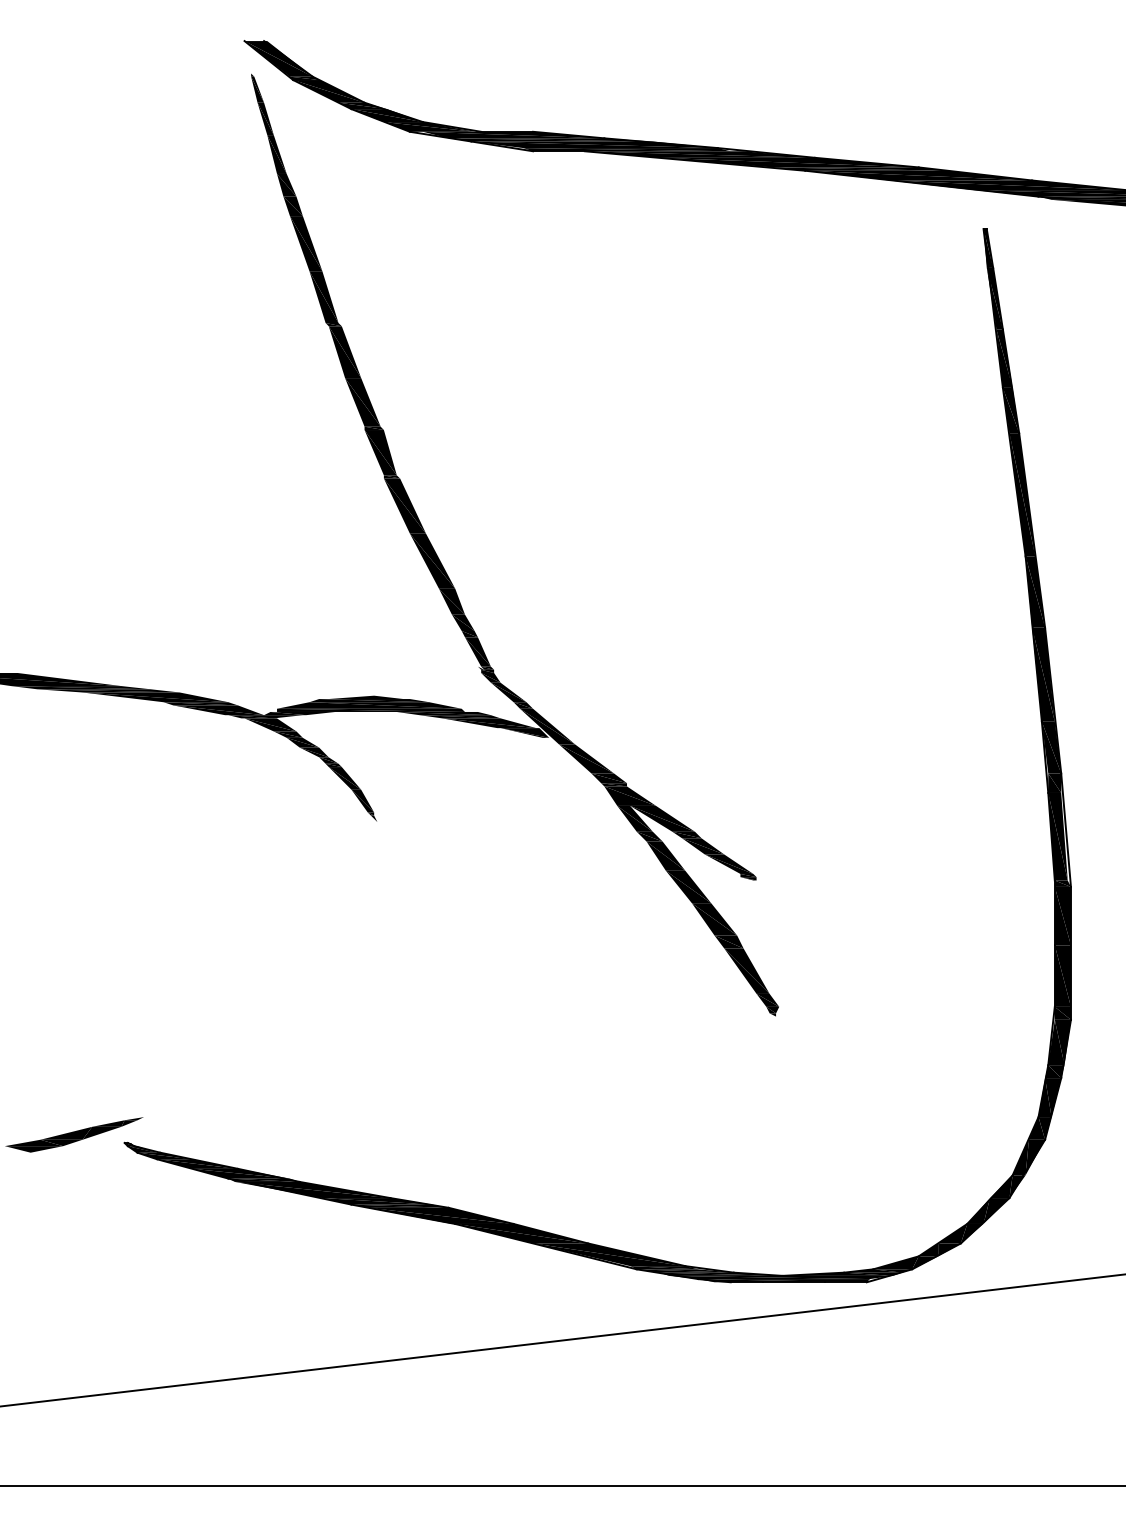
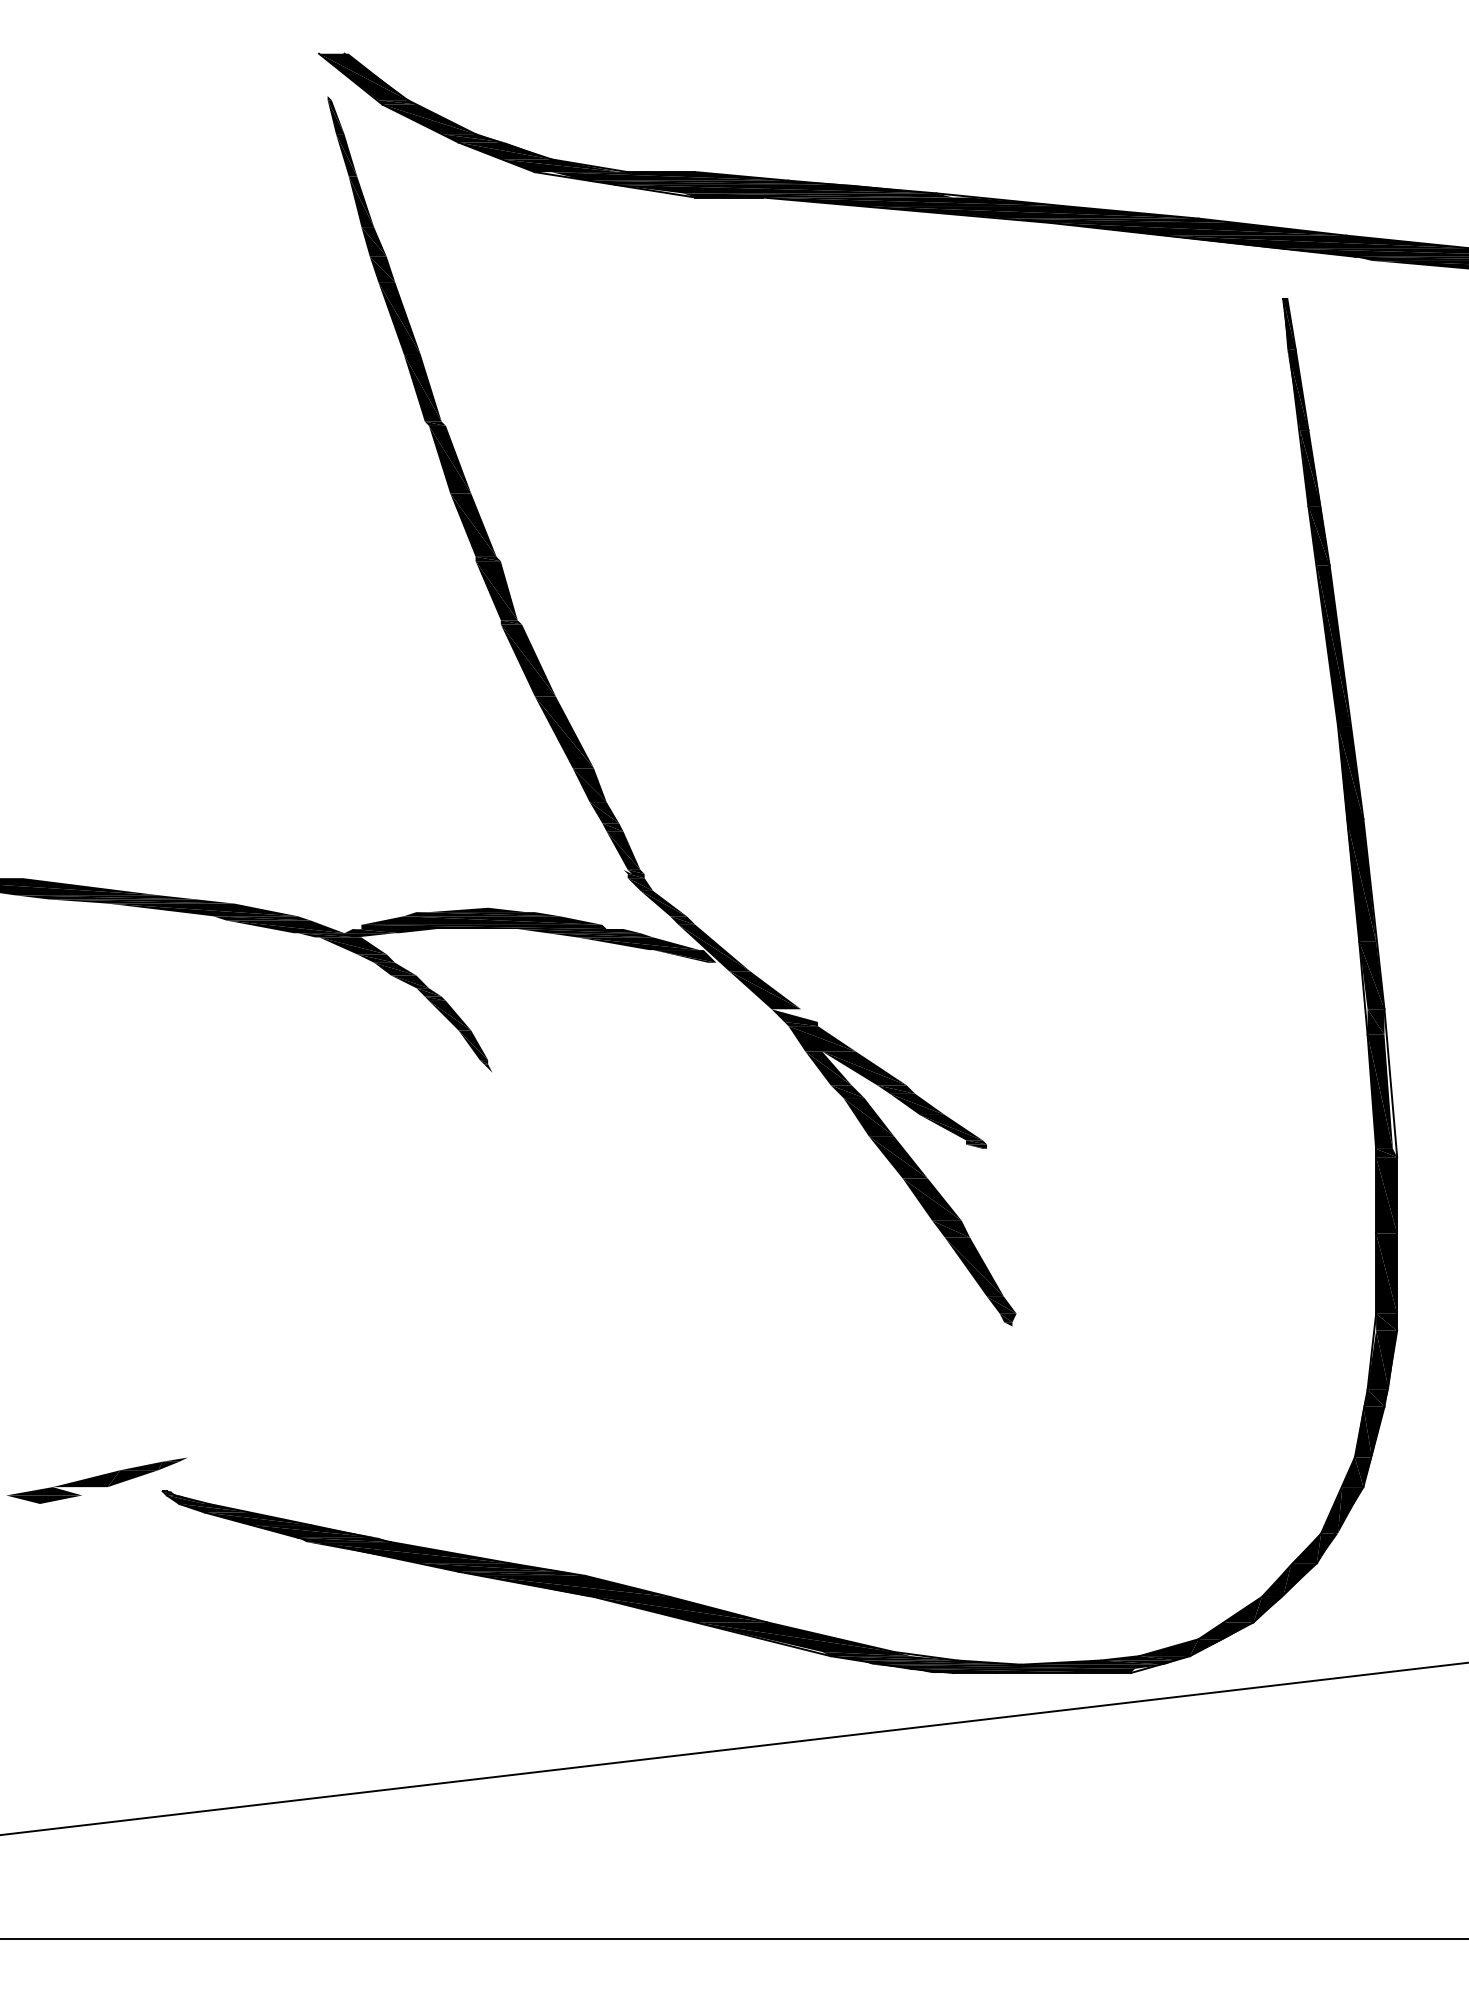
fill: (609, 778) -> (795, 1015), removed
fill: (61, 1142) -> (80, 1490), removed

